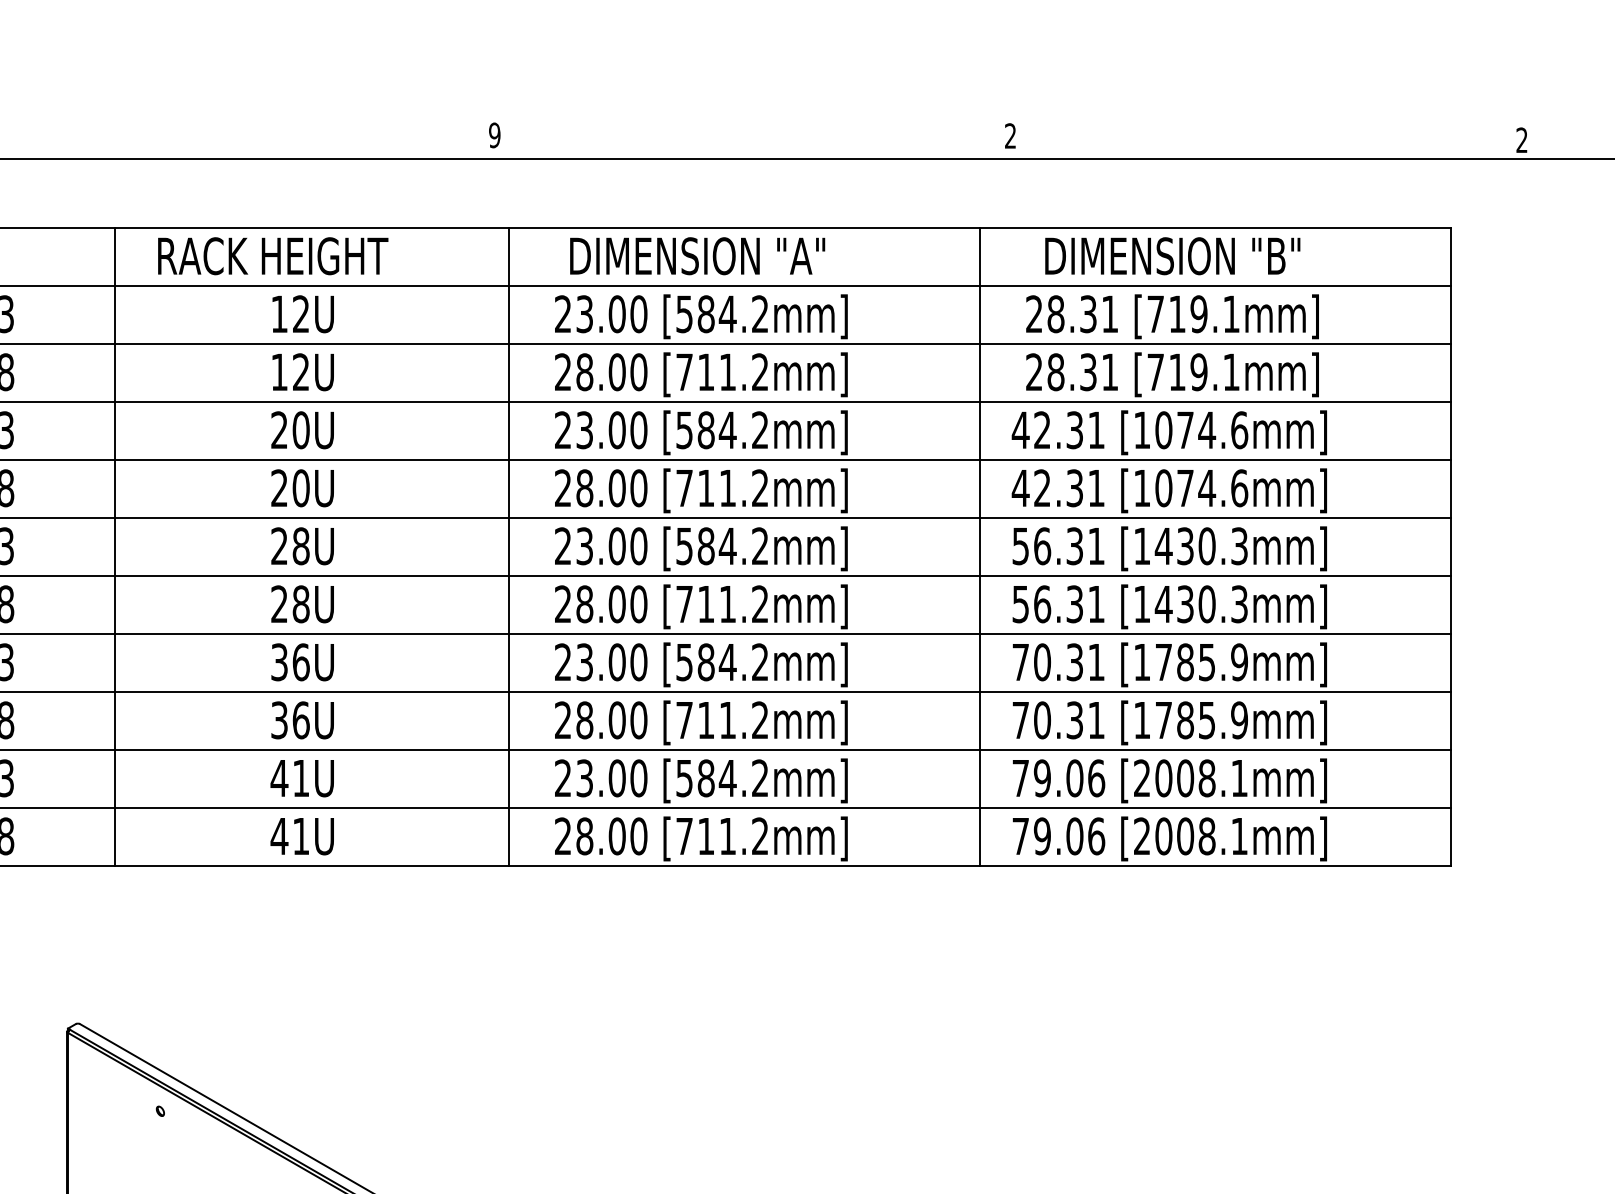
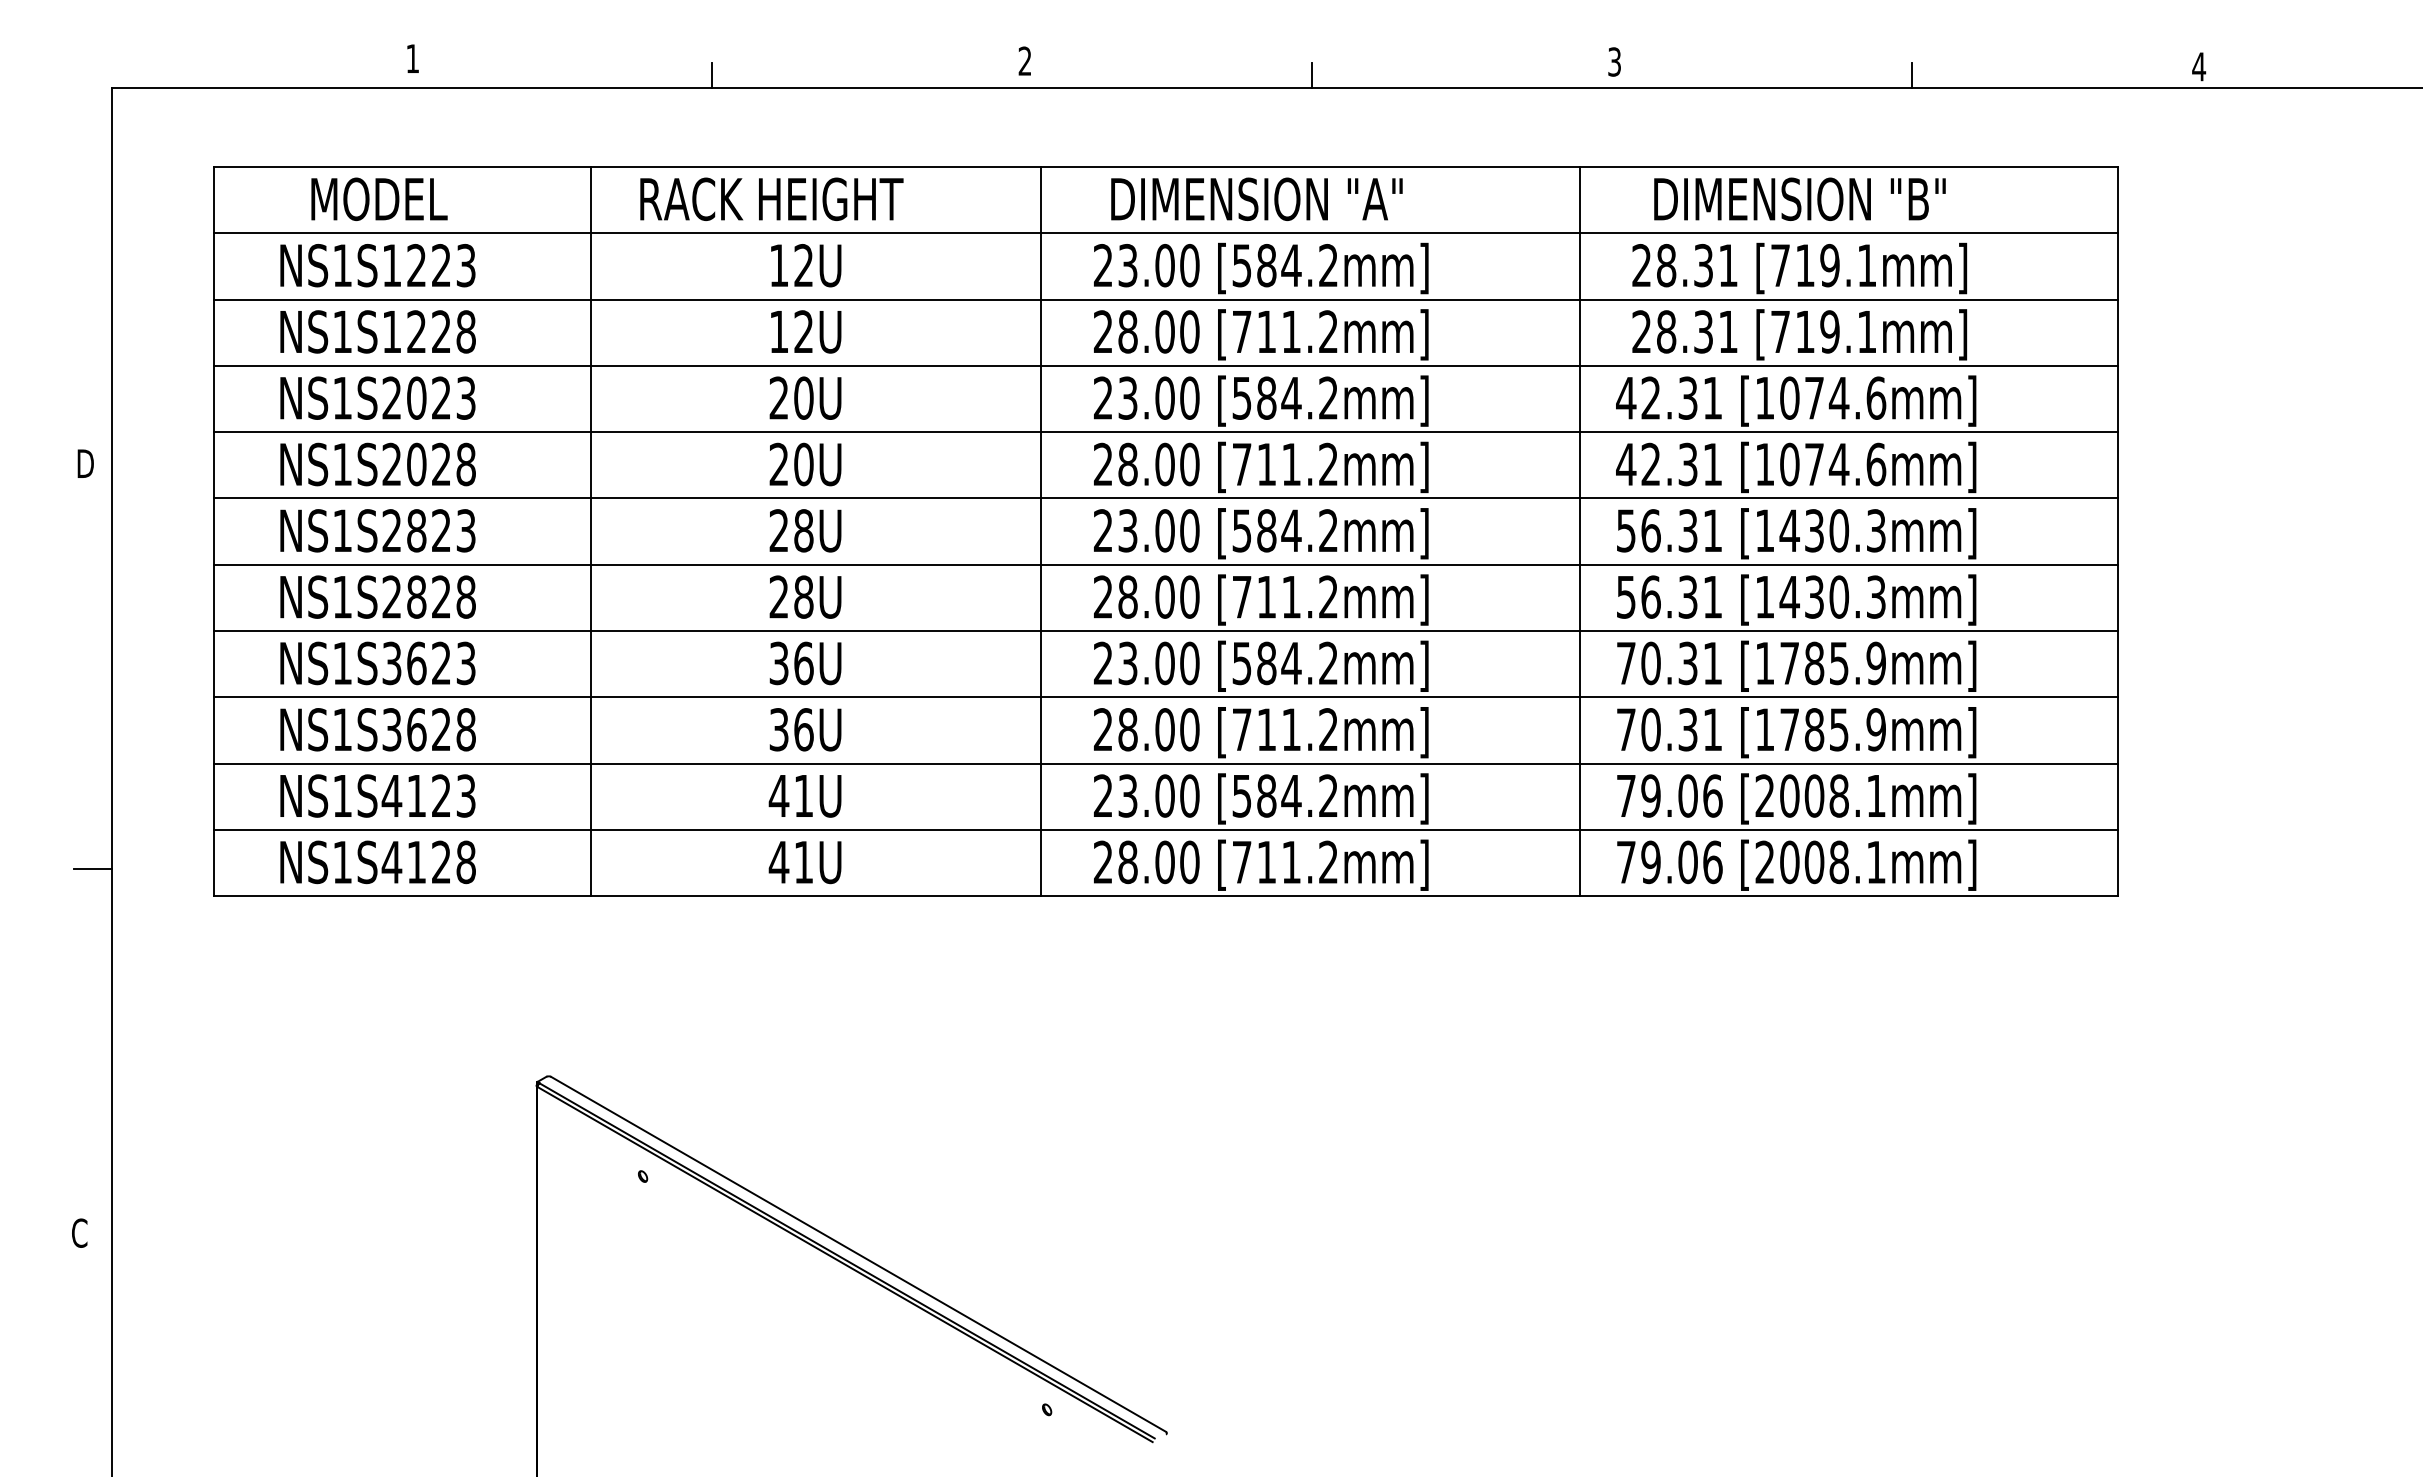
text: (494, 134) -> (1024, 60), 9 -> 2
text: (1010, 135) -> (1614, 61), 2 -> 3
text: (1522, 140) -> (2199, 66), 2 -> 4
line: (221, 147) -> (712, 75), added
line: (746, 147) -> (1312, 75), added
line: (1271, 147) -> (1912, 75), added

